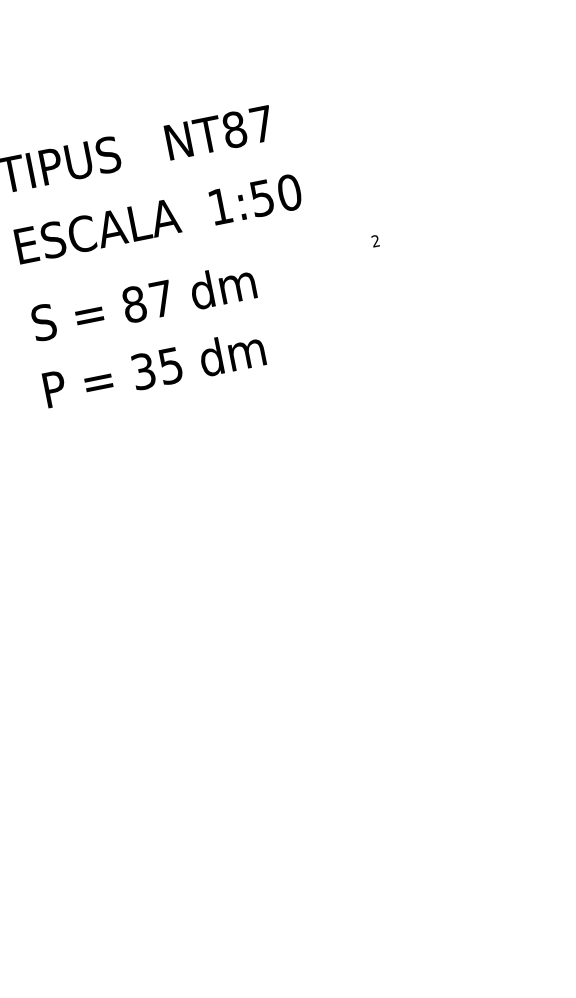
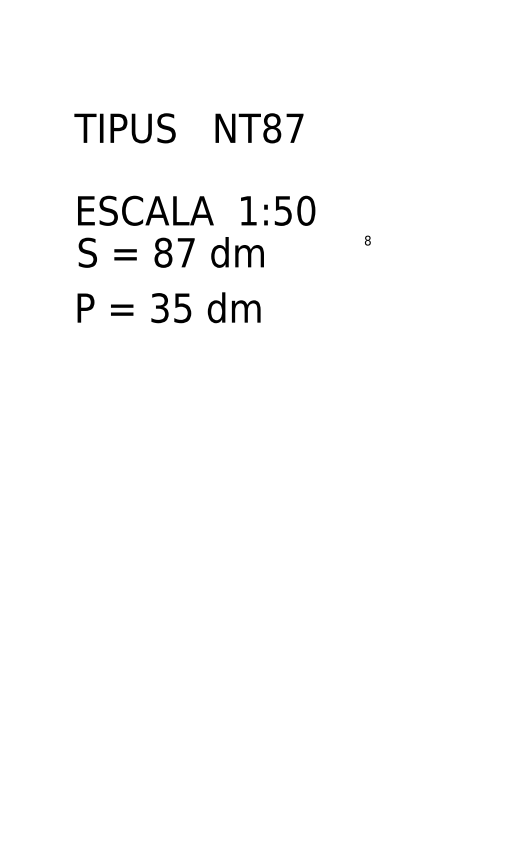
text: (158, 218) -> (196, 210), moved
text: (375, 241) -> (367, 240), 2 -> 8

